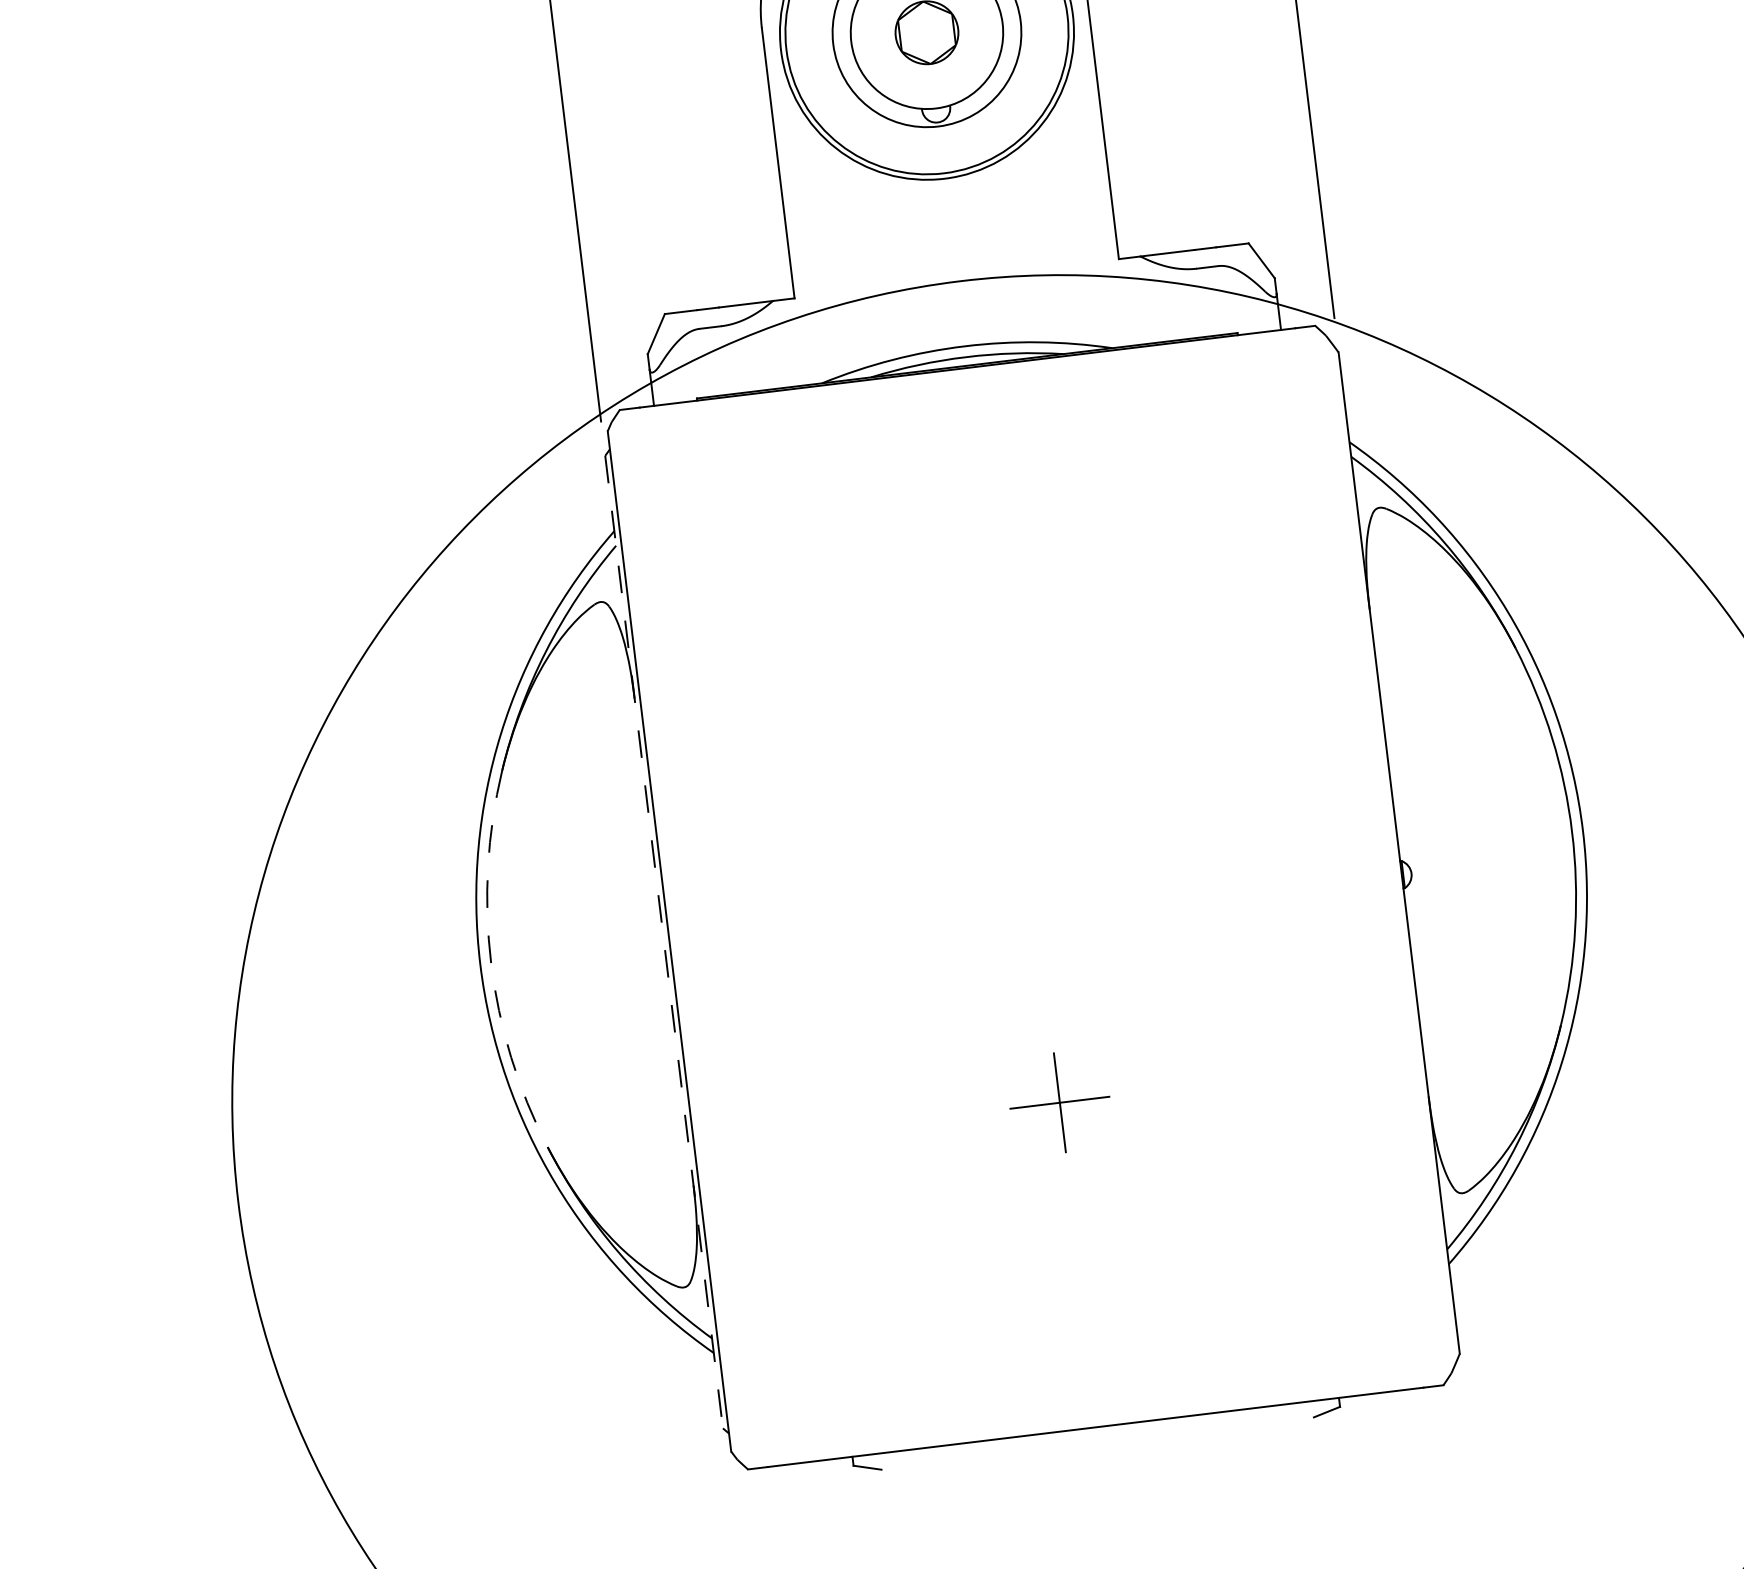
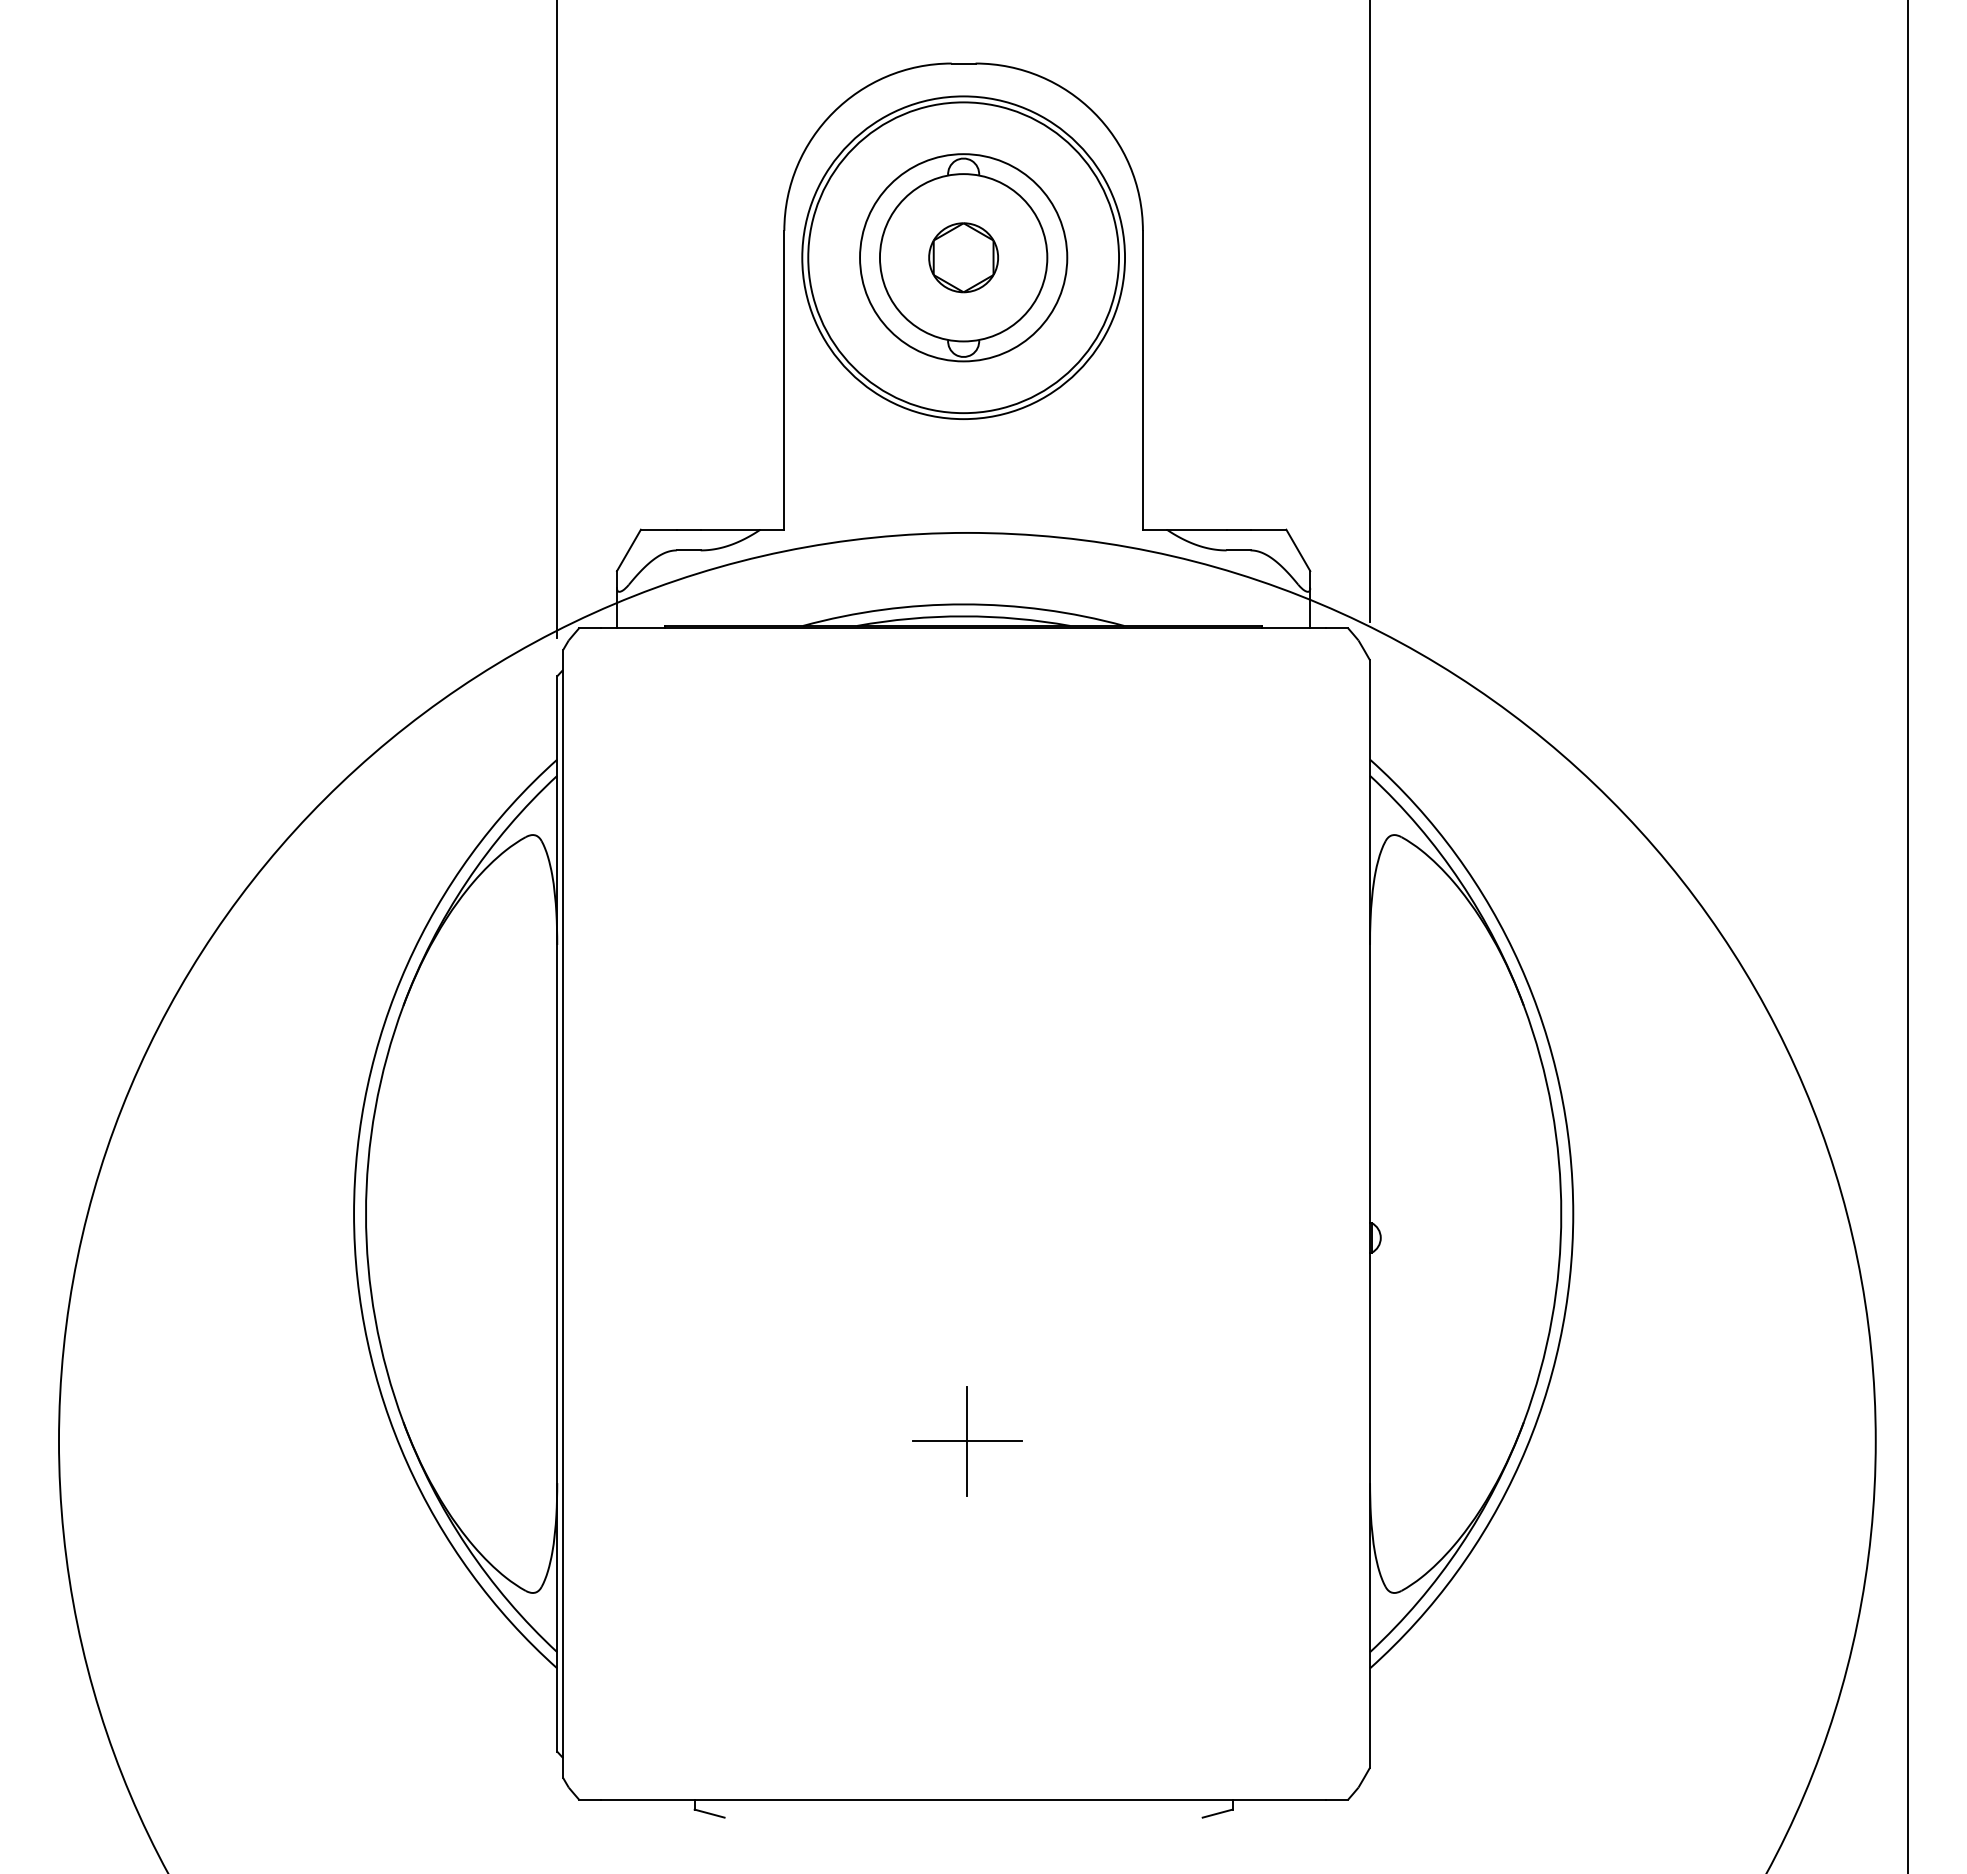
line: (664, 942) -> (557, 1214), dashed -> solid
arc: (491, 963) -> (366, 1214), dashed -> solid

